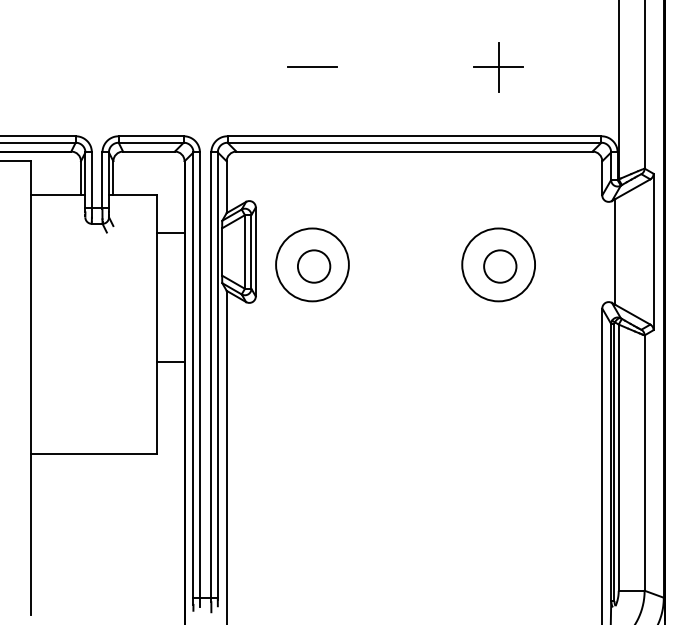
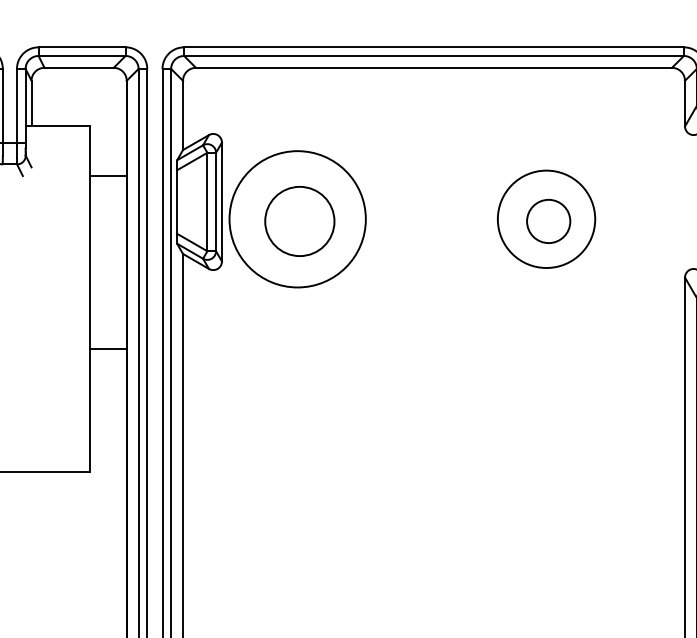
circle: (312, 264) -> (297, 218), size x1.4
circle: (313, 266) -> (299, 221), size x1.6

